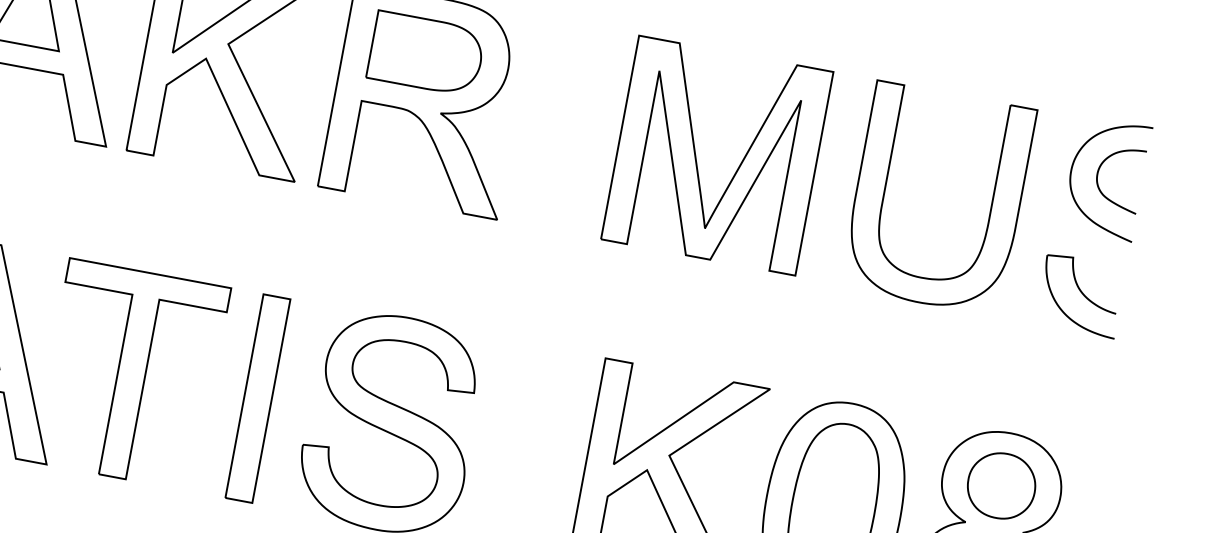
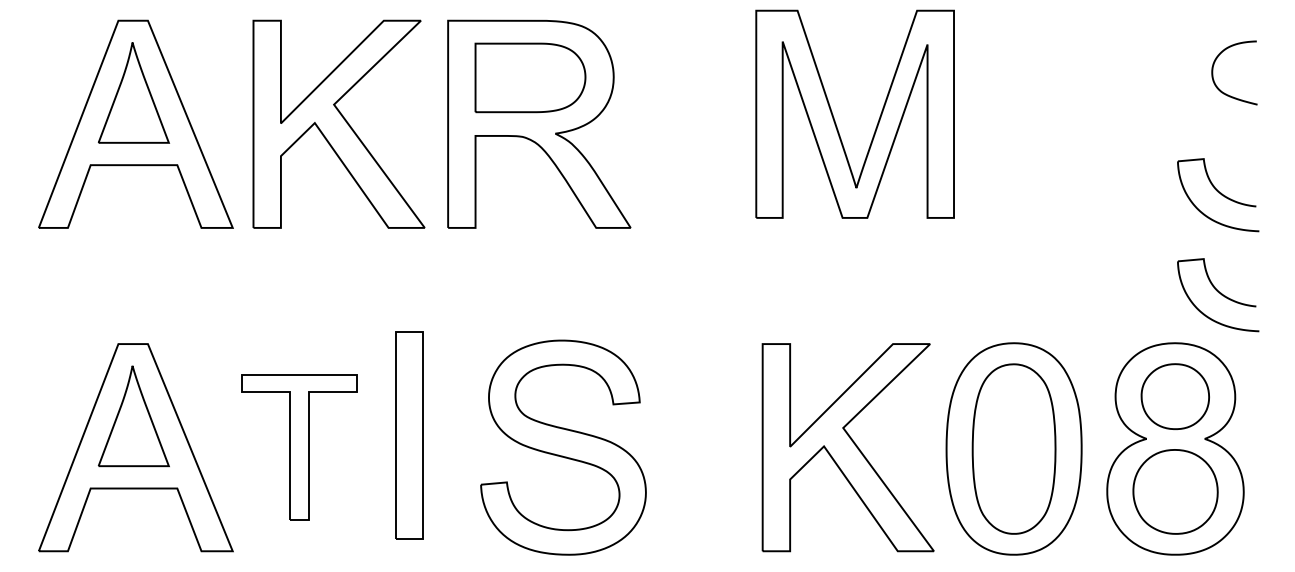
part: (696, 158) -> (835, 120), moved
curve: (1073, 165) -> (1187, 68), removed
part: (885, 188) -> (1006, 125), removed
part: (131, 374) -> (299, 447), size x0.7
part: (1062, 394) -> (1218, 295), added
part: (258, 398) -> (409, 435), moved

